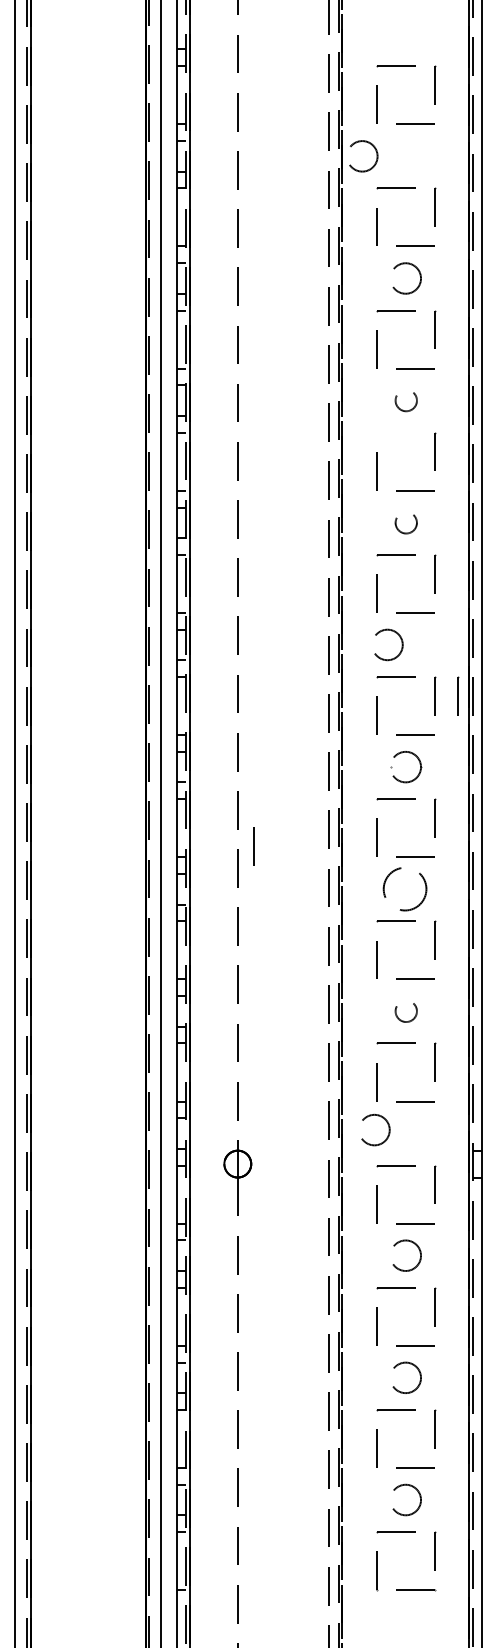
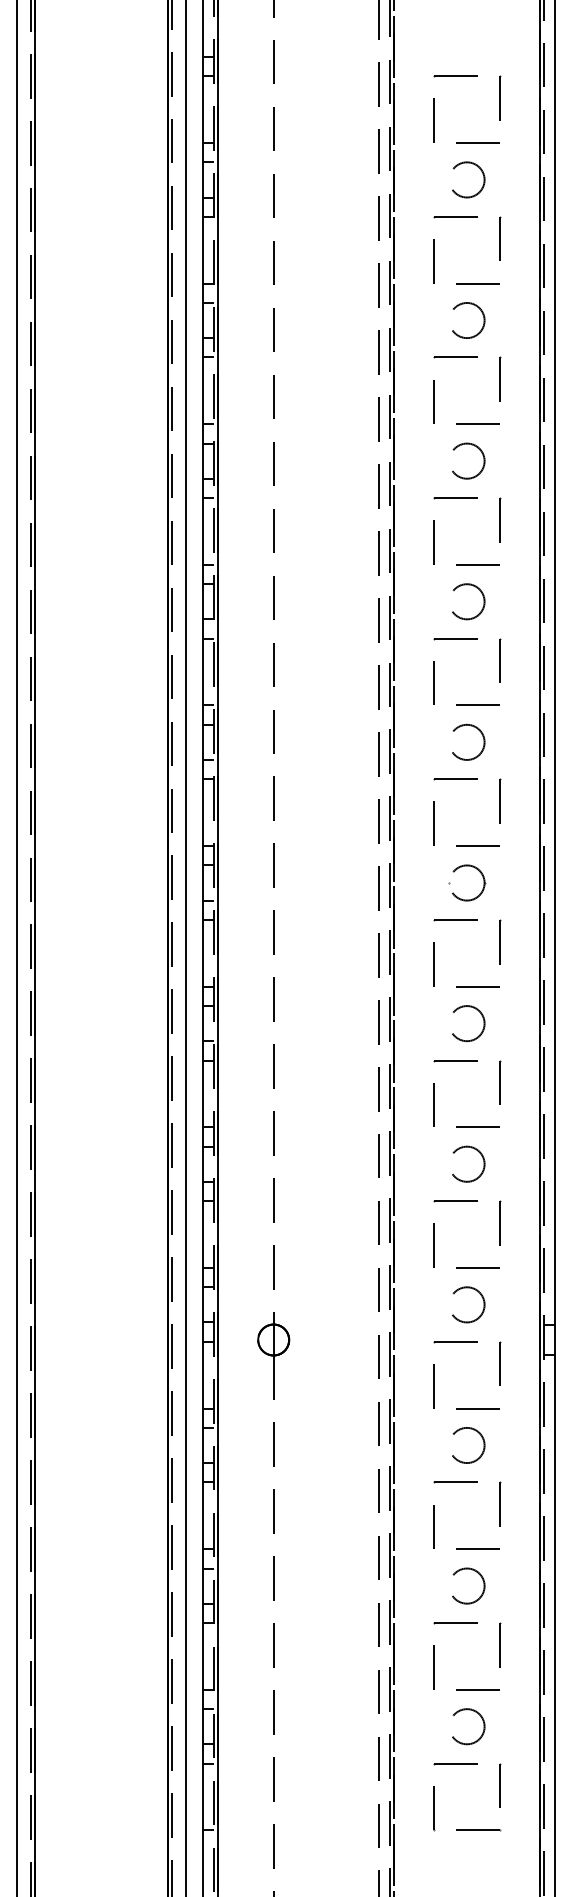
circle: (363, 155) -> (468, 179), moved
circle: (407, 400) -> (468, 460), size x1.43
line: (395, 433) -> (455, 498), added
circle: (407, 522) -> (468, 601), size x1.43
circle: (388, 645) -> (468, 742), moved
line: (458, 695) -> (527, 800), removed
line: (254, 845) -> (292, 973), removed
circle: (407, 889) -> (468, 1023), size x0.71
circle: (407, 1010) -> (468, 1163), size x1.43
circle: (375, 1129) -> (468, 1304), moved

